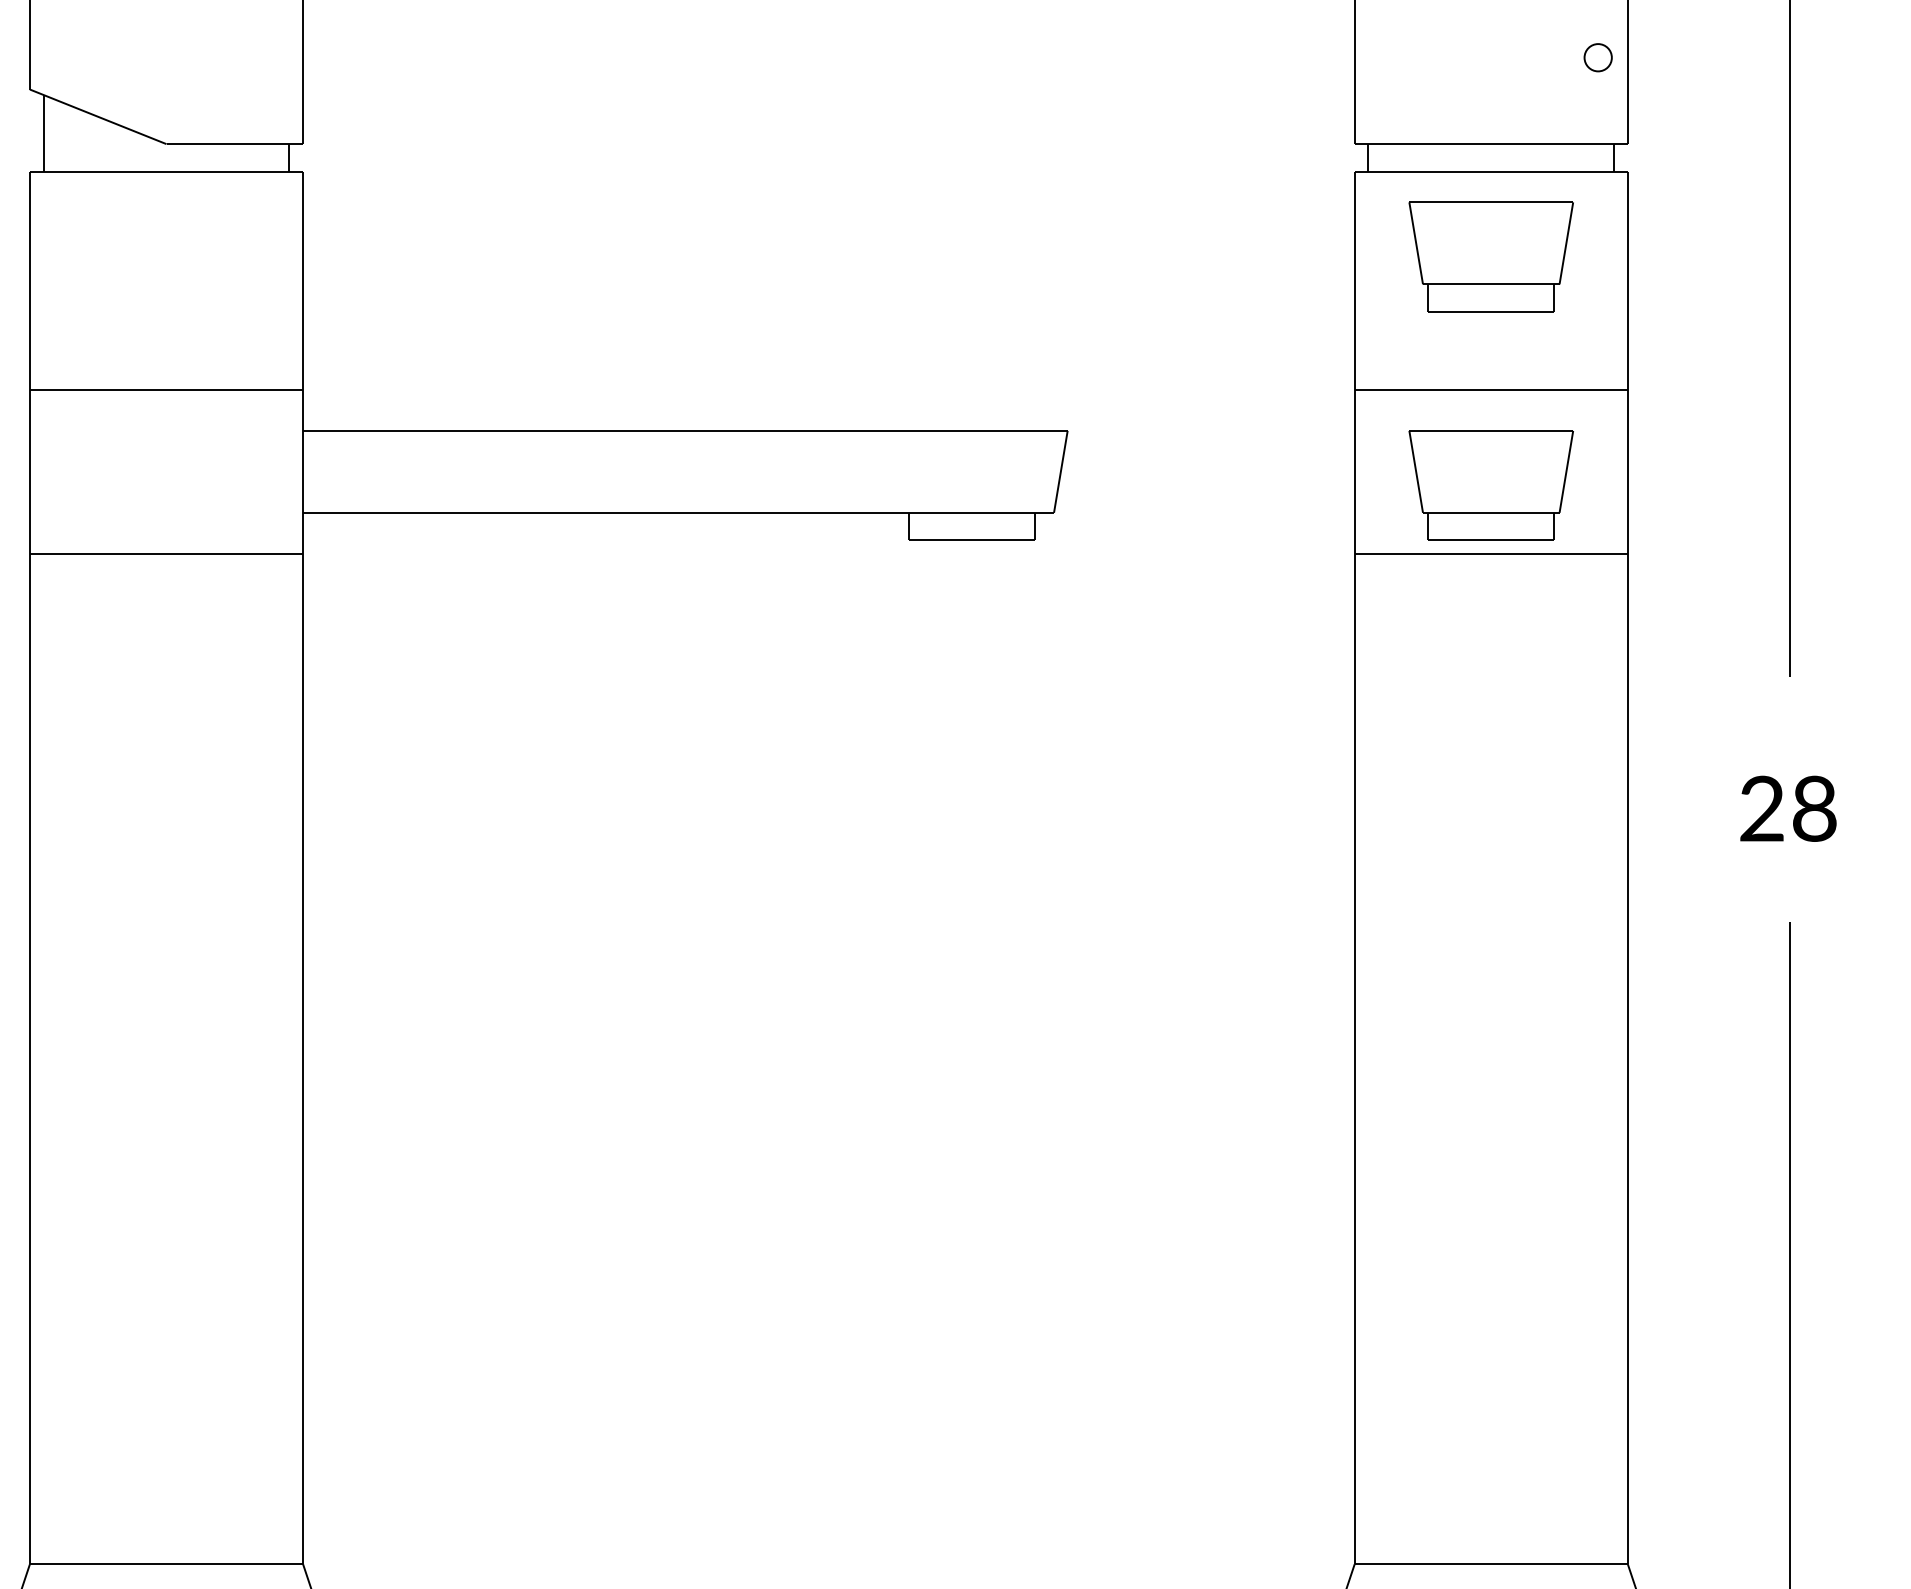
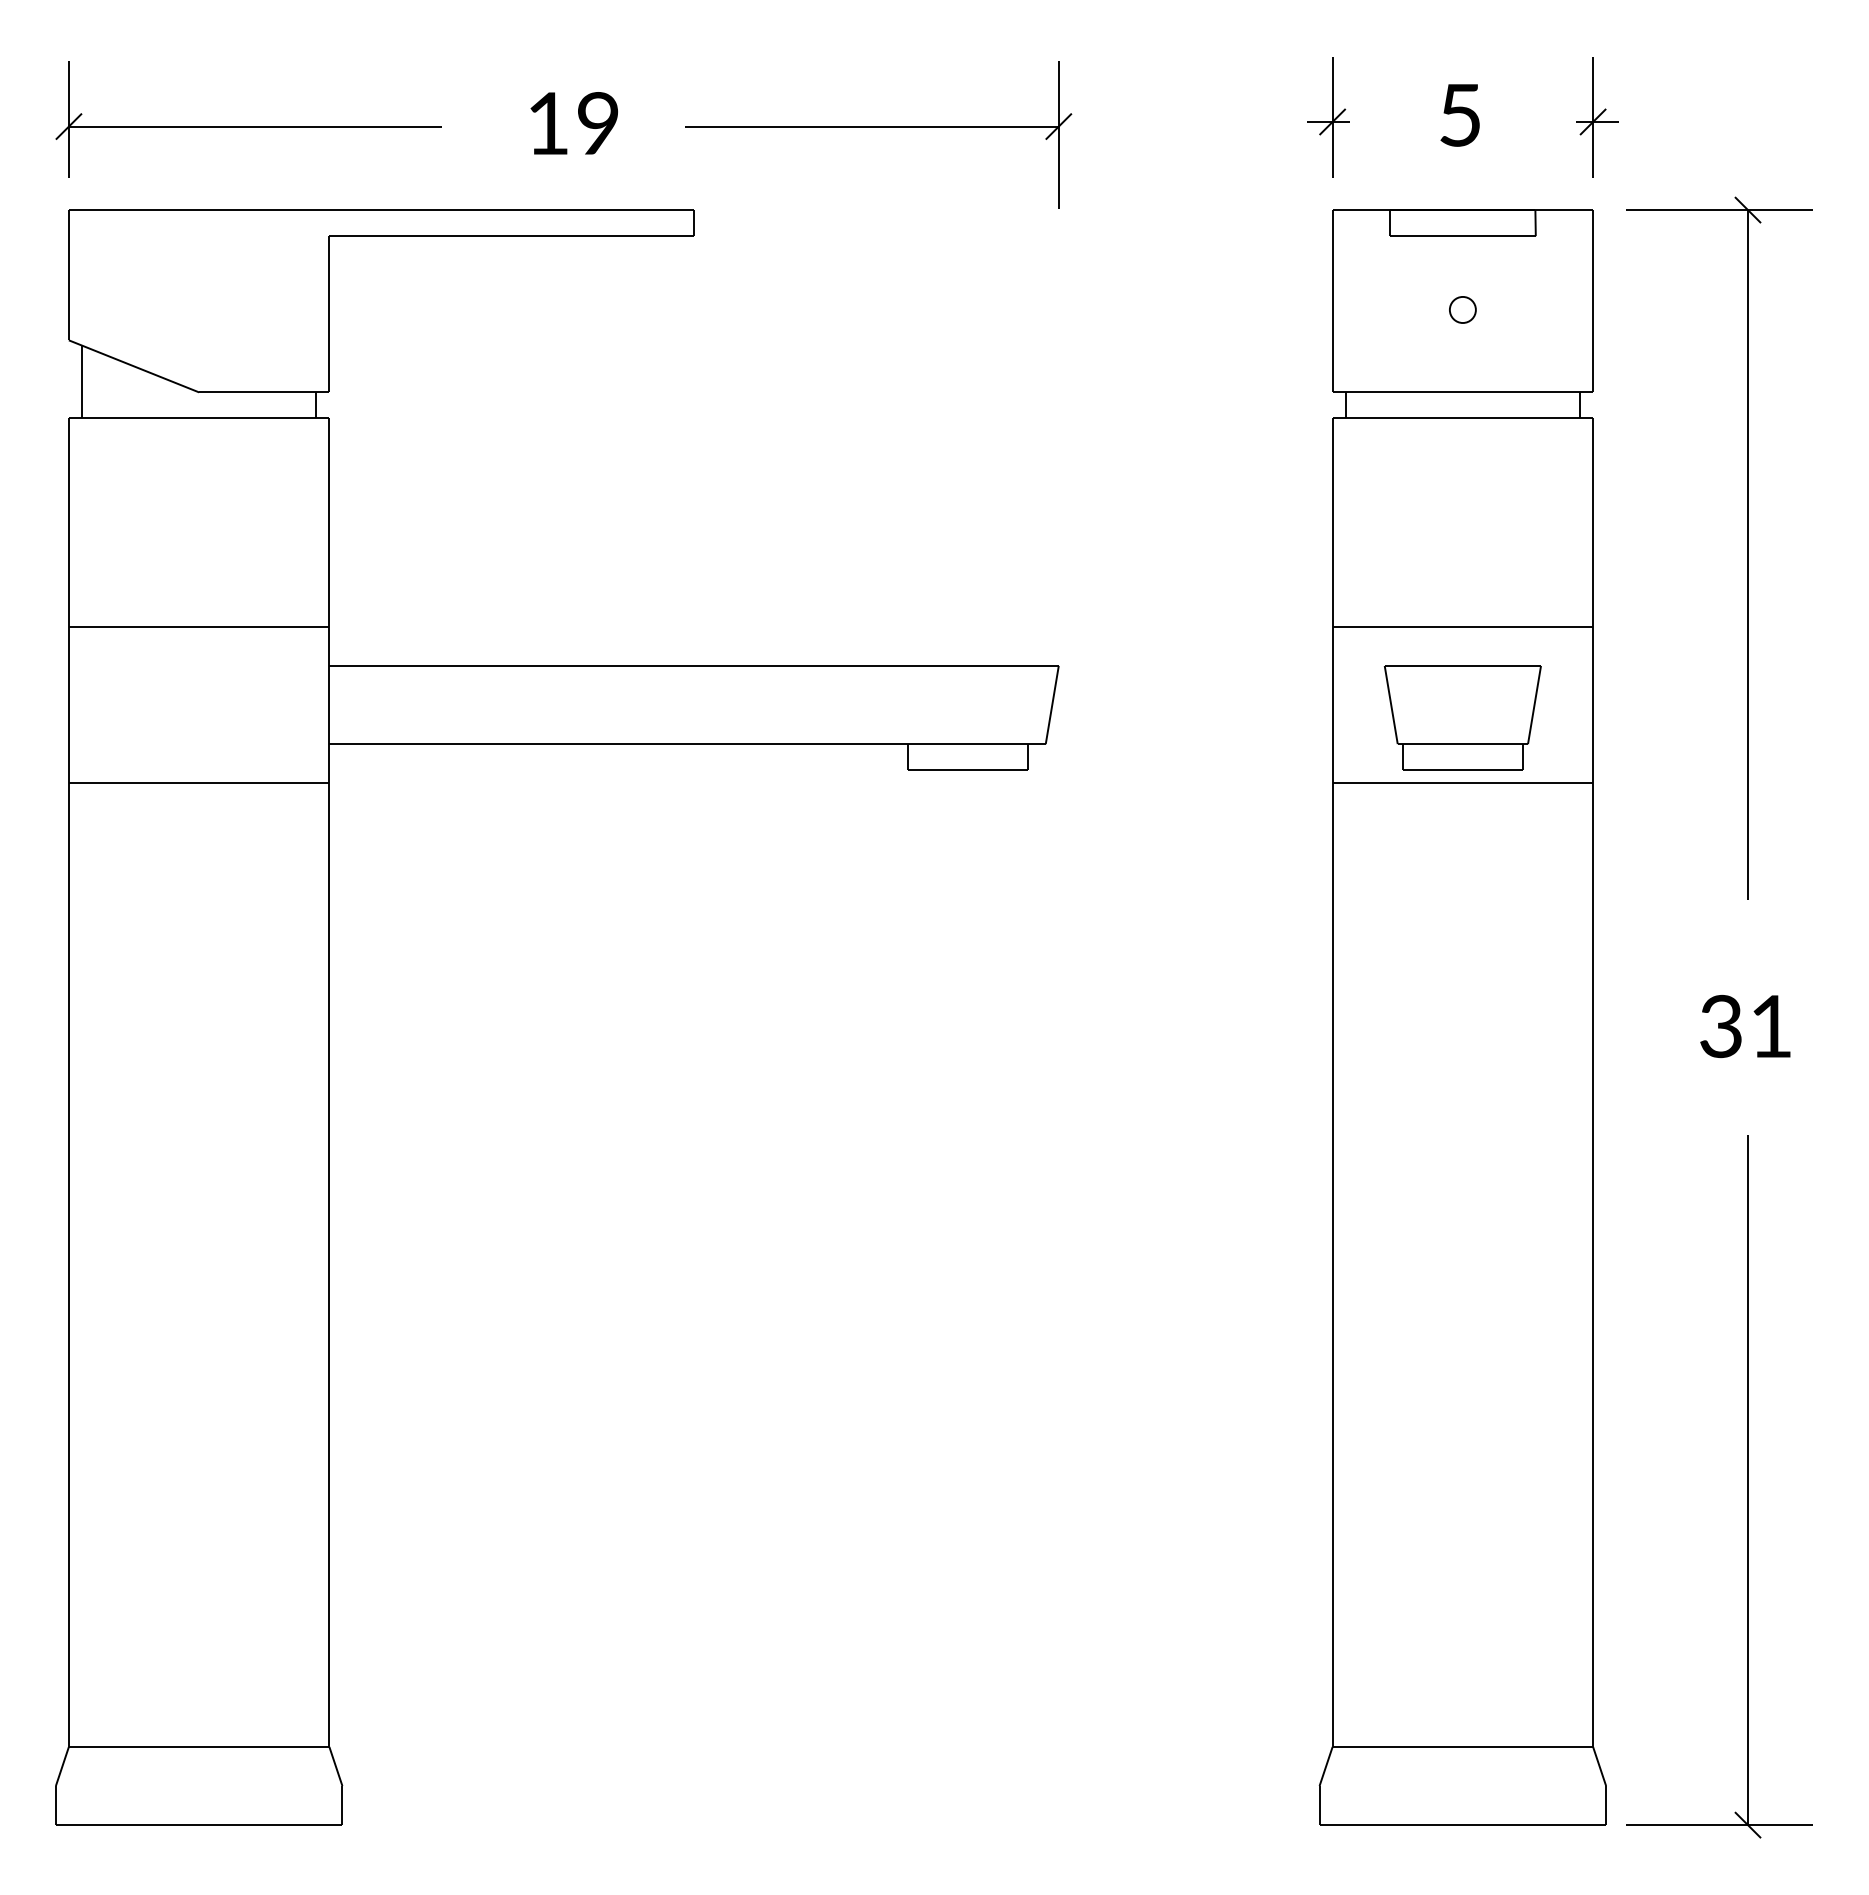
part: (1597, 57) -> (1462, 309), moved
part: (1490, 256) -> (1462, 499), removed
text: (1788, 808) -> (1746, 1026), 28 -> 31

